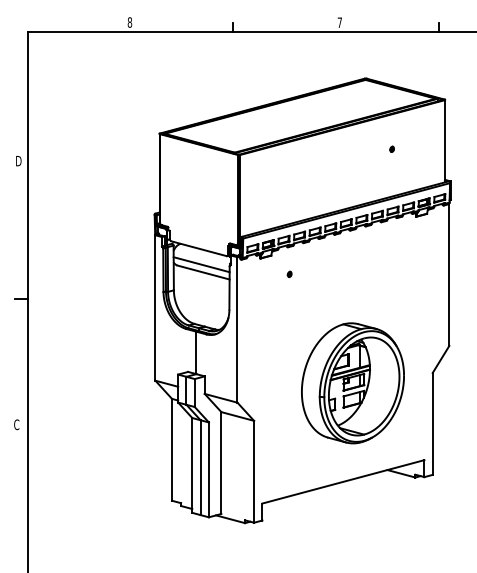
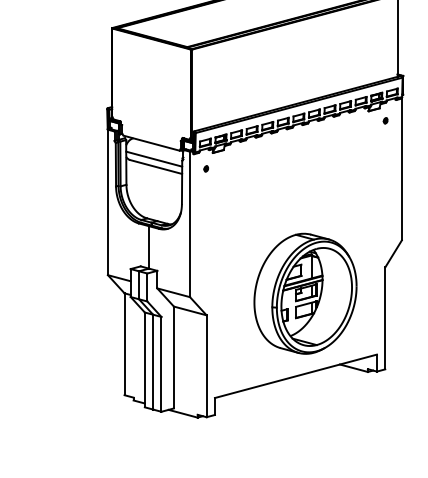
part: (391, 148) -> (385, 119), moved
part: (289, 274) -> (206, 168), moved
part: (352, 383) -> (305, 293), moved

